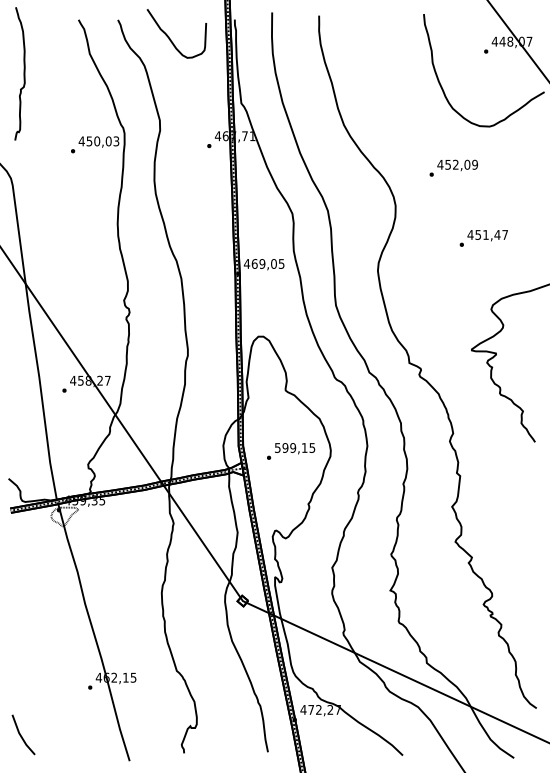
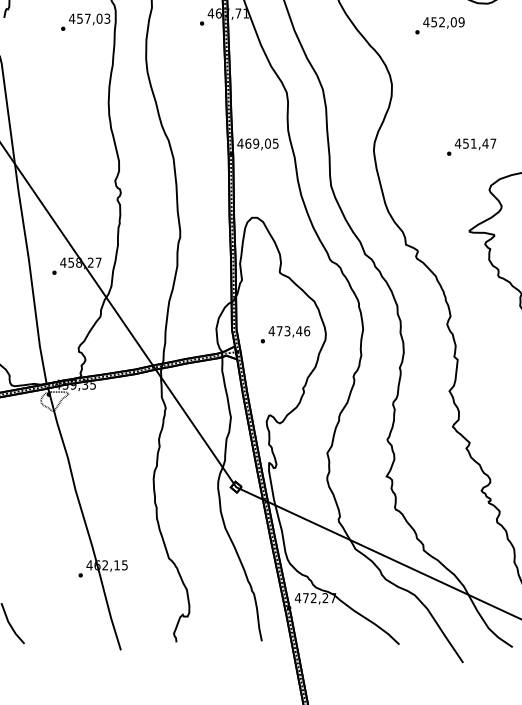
text: (97, 141) -> (88, 18), 450,03 -> 457,03
text: (453, 167) -> (439, 25), moved
text: (483, 238) -> (471, 147), moved
text: (294, 447) -> (288, 330), 599,15 -> 473,46

